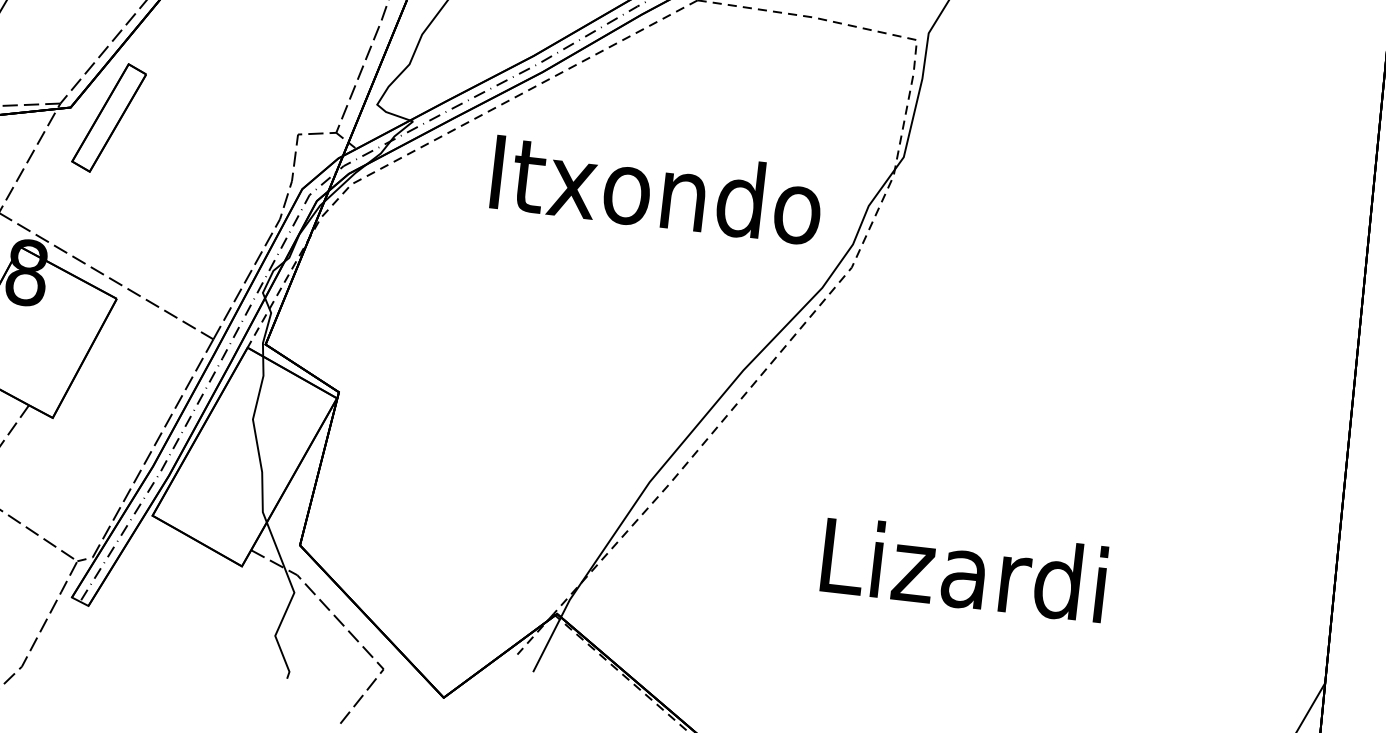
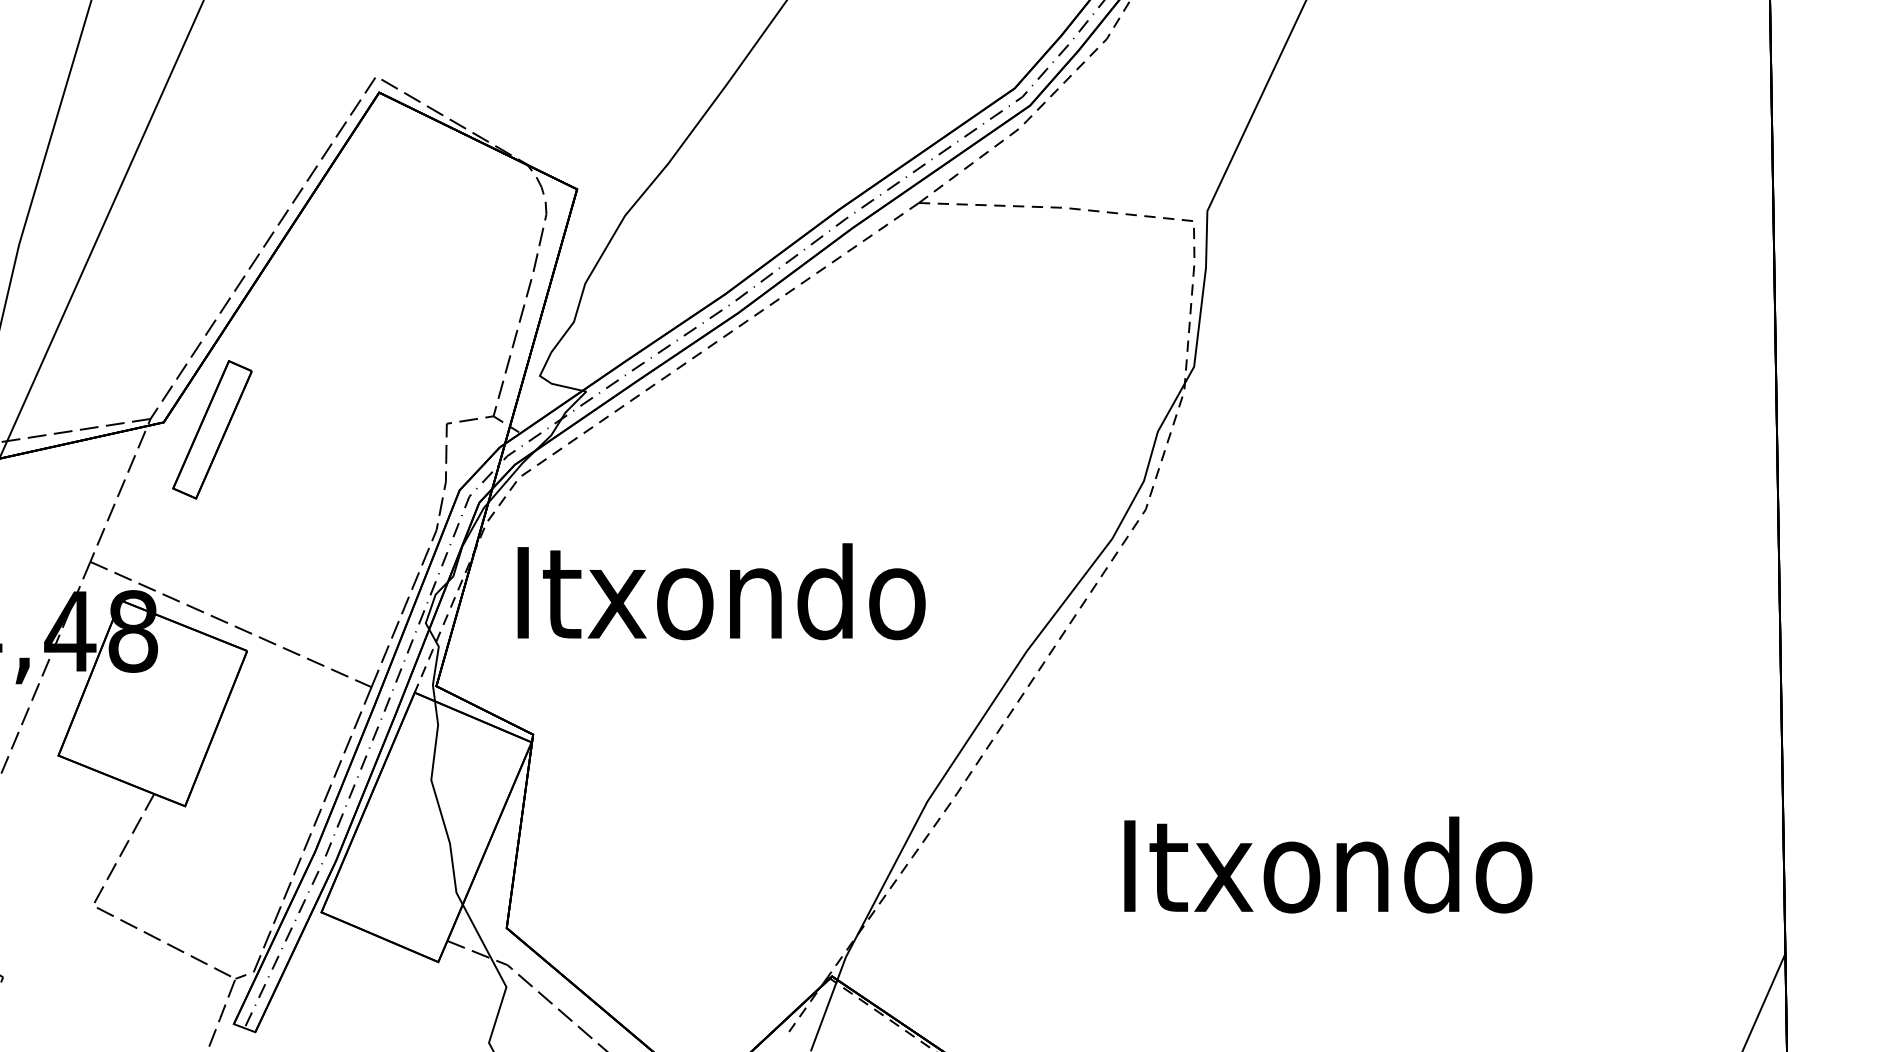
text: (657, 189) -> (721, 591), moved
text: (966, 569) -> (1328, 864), Lizardi -> Itxondo

